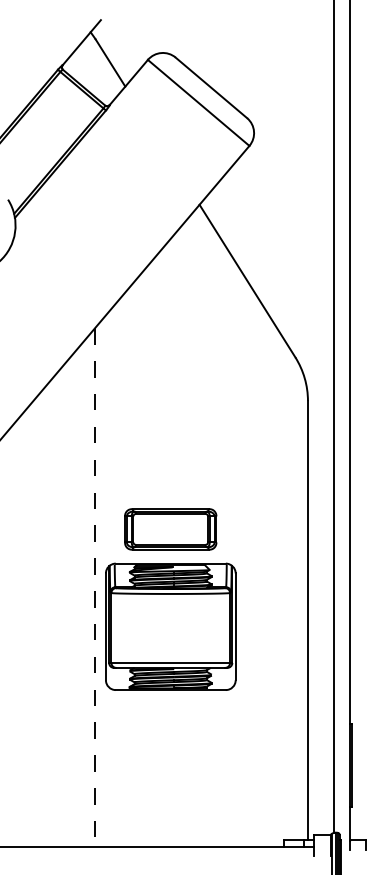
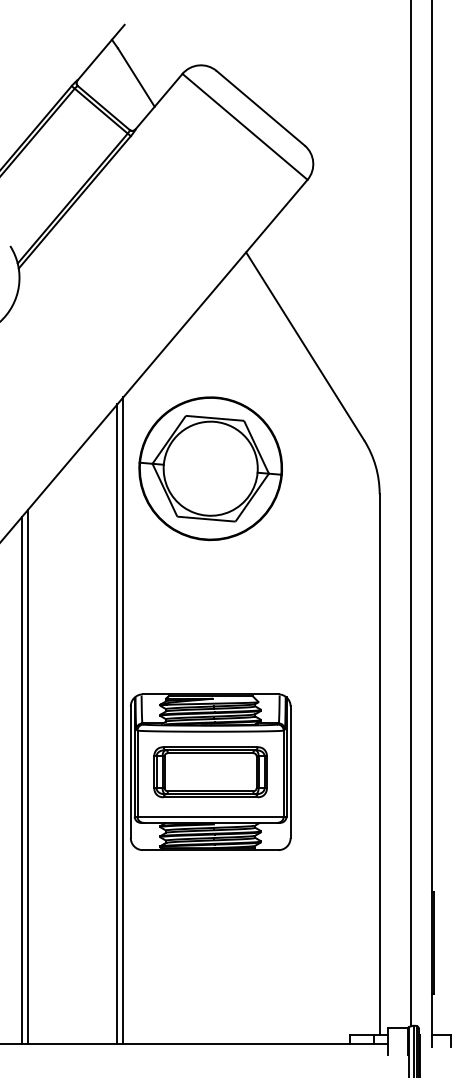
part: (170, 380) -> (210, 468), added
part: (170, 529) -> (210, 772), moved
line: (100, 584) -> (123, 720), added
line: (95, 588) -> (117, 724), dashed -> solid
line: (22, 630) -> (28, 776), added
line: (18, 632) -> (22, 779), added

